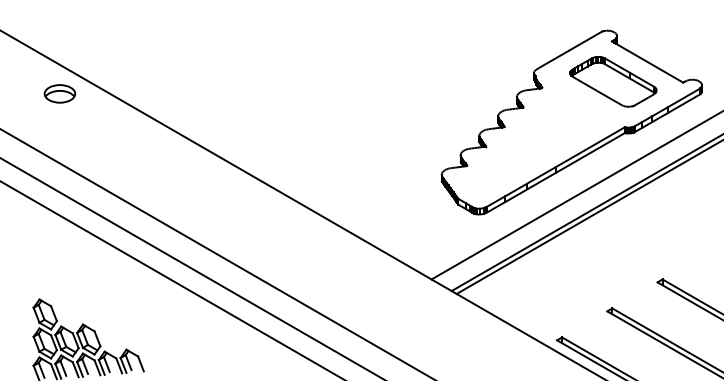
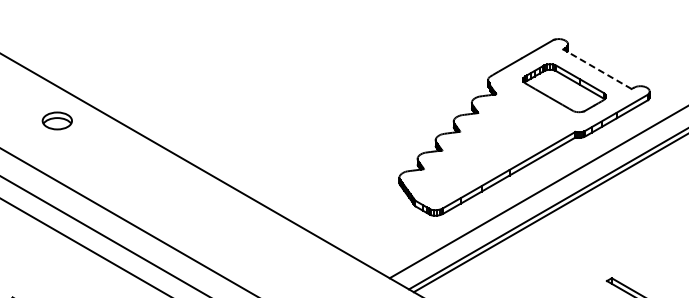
line: (647, 61) -> (597, 68), solid -> dashed
part: (59, 93) -> (56, 120), moved

